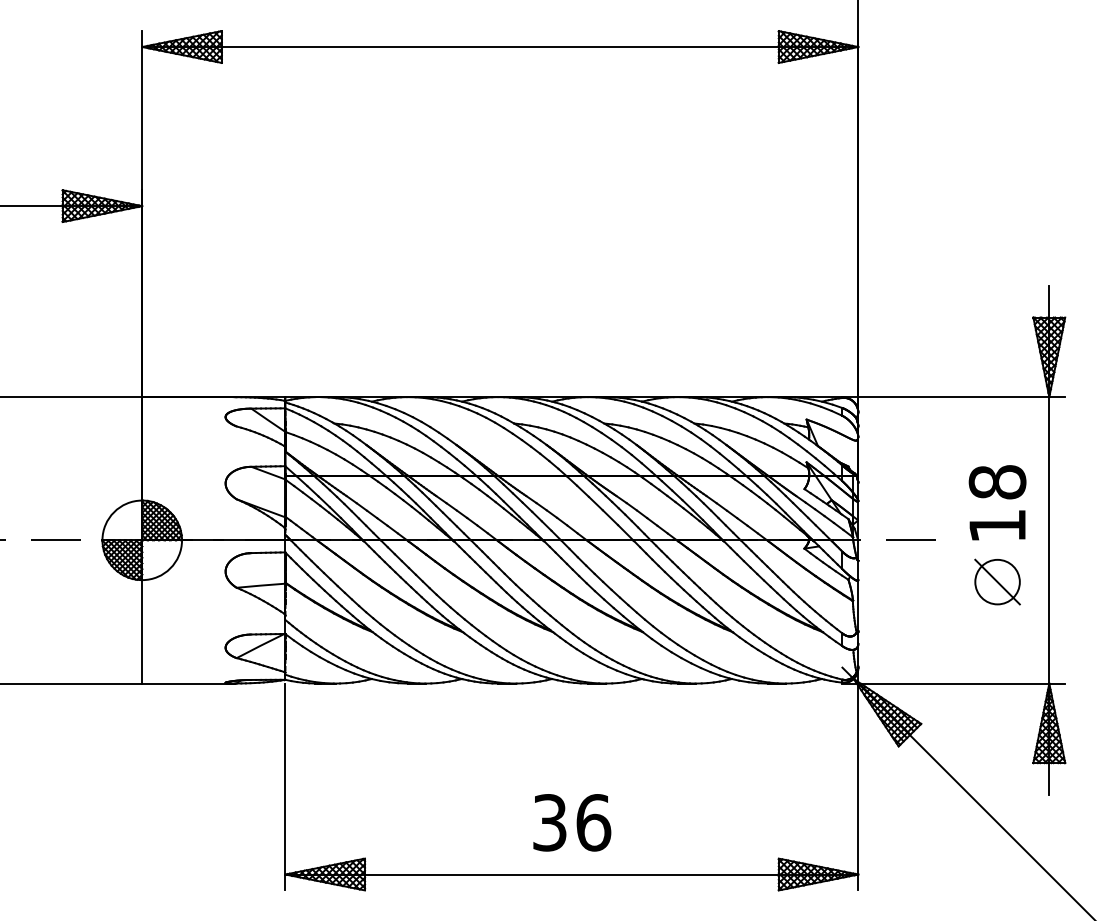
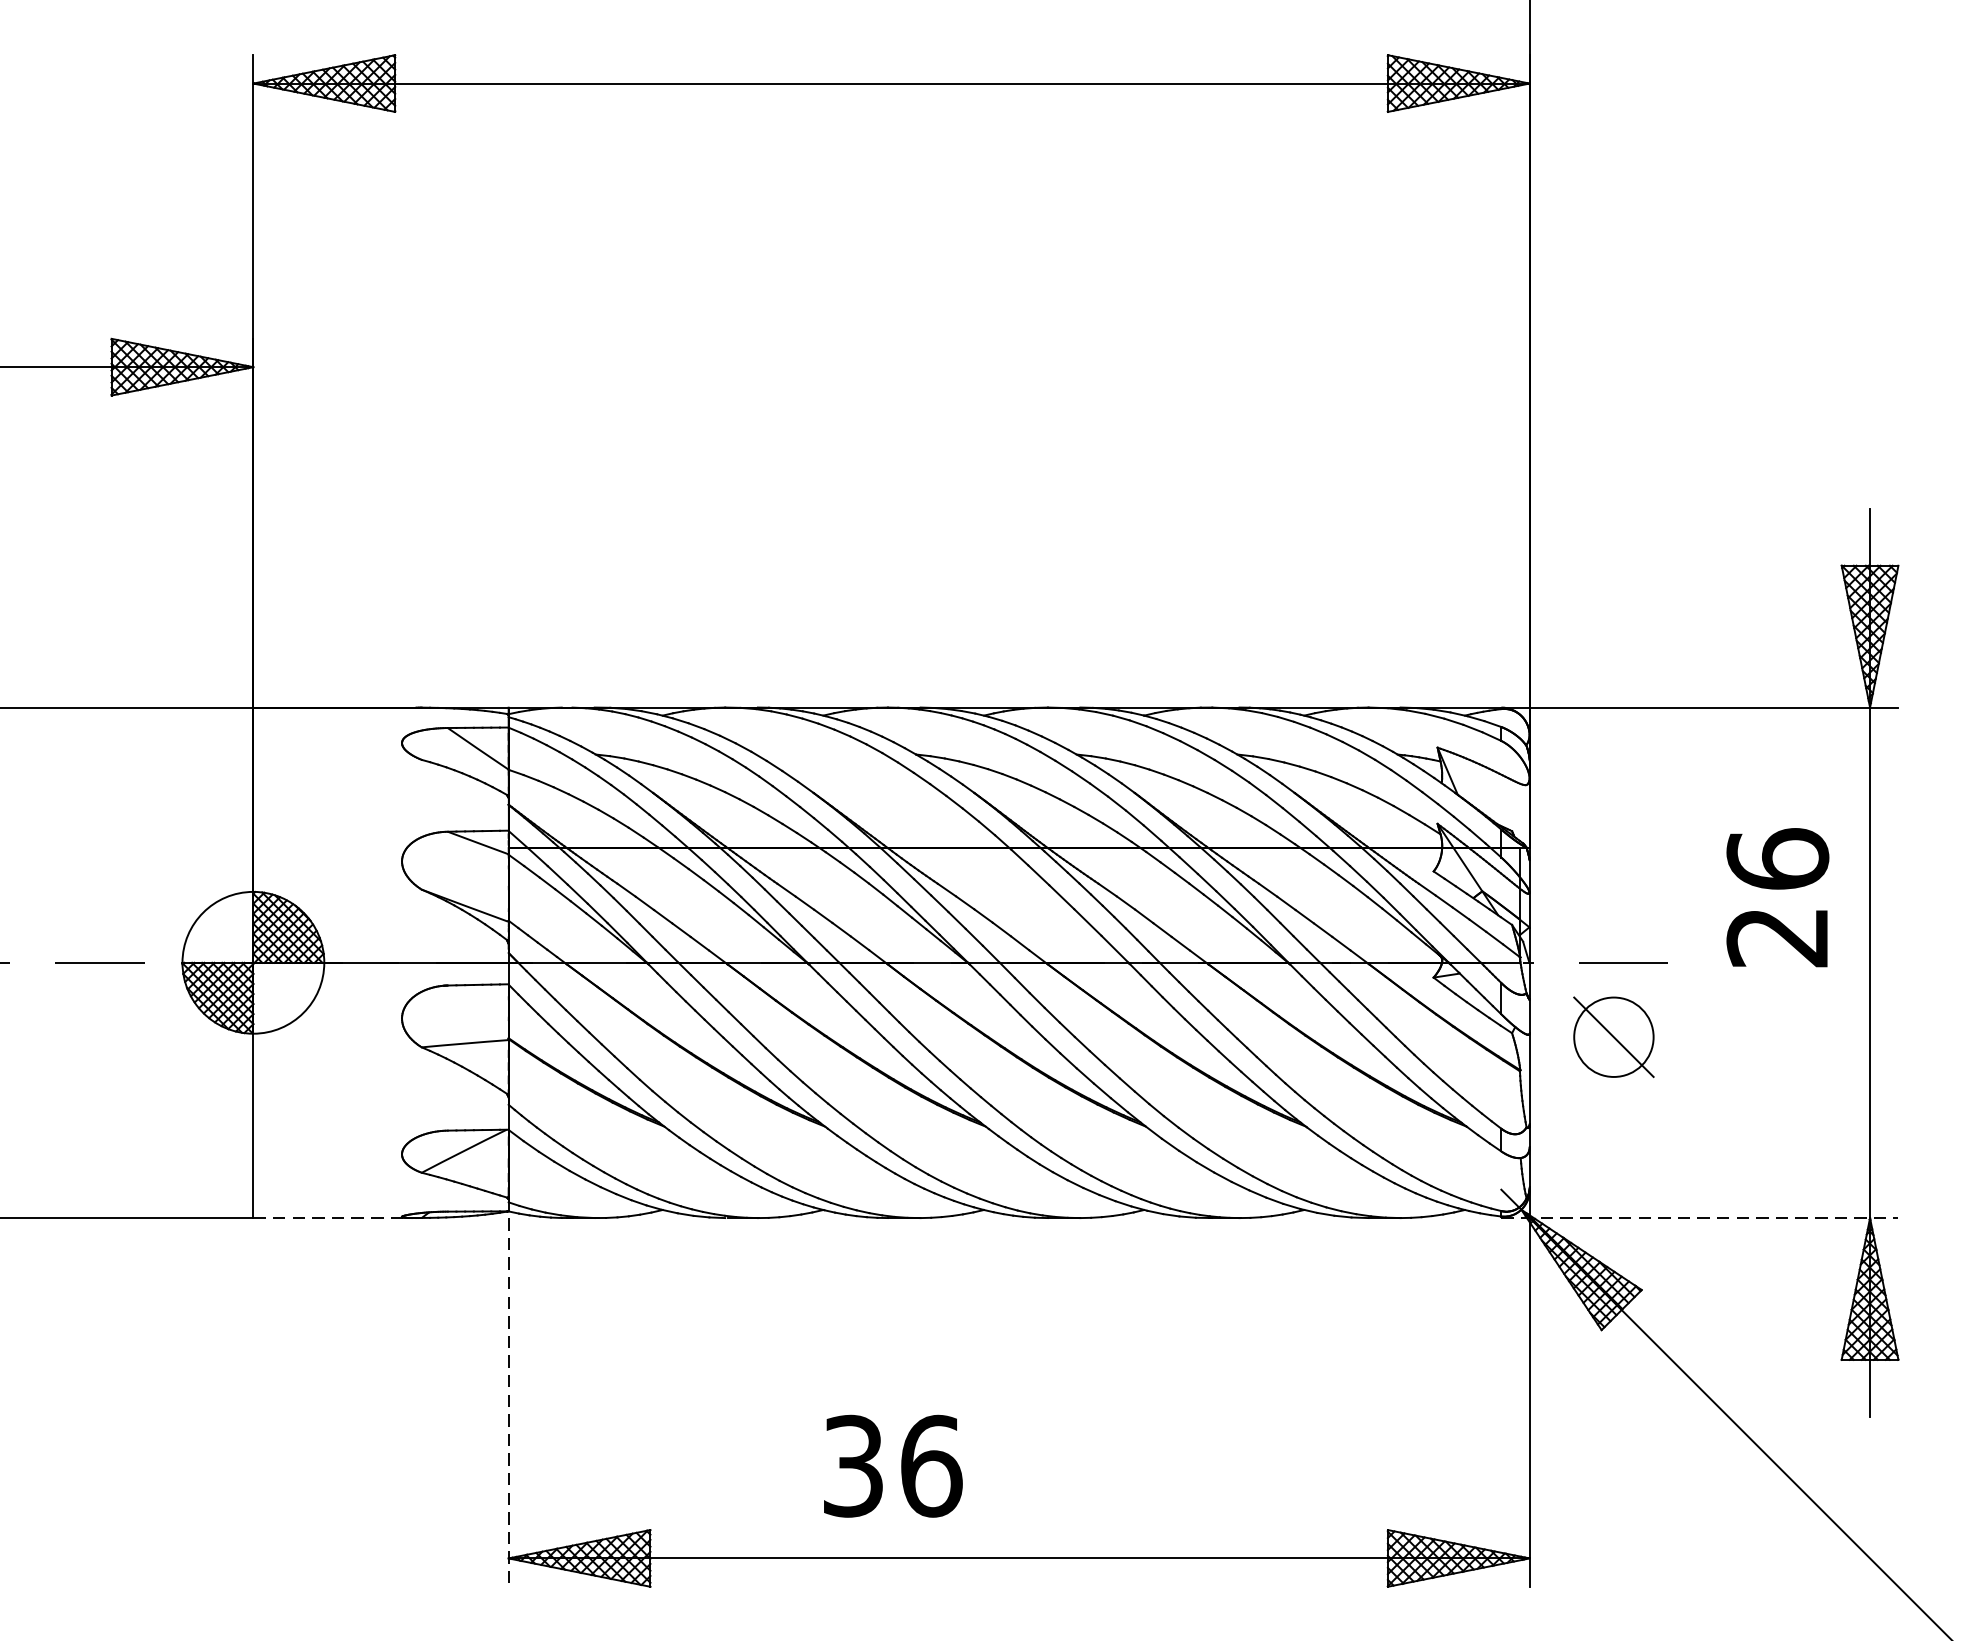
text: (997, 503) -> (1777, 897), 18 -> 26
part: (997, 581) -> (1613, 1036), moved
line: (187, 683) -> (334, 1217), solid -> dashed
line: (954, 683) -> (1701, 1217), solid -> dashed
line: (285, 787) -> (508, 1403), solid -> dashed
text: (572, 822) -> (893, 1465), moved

